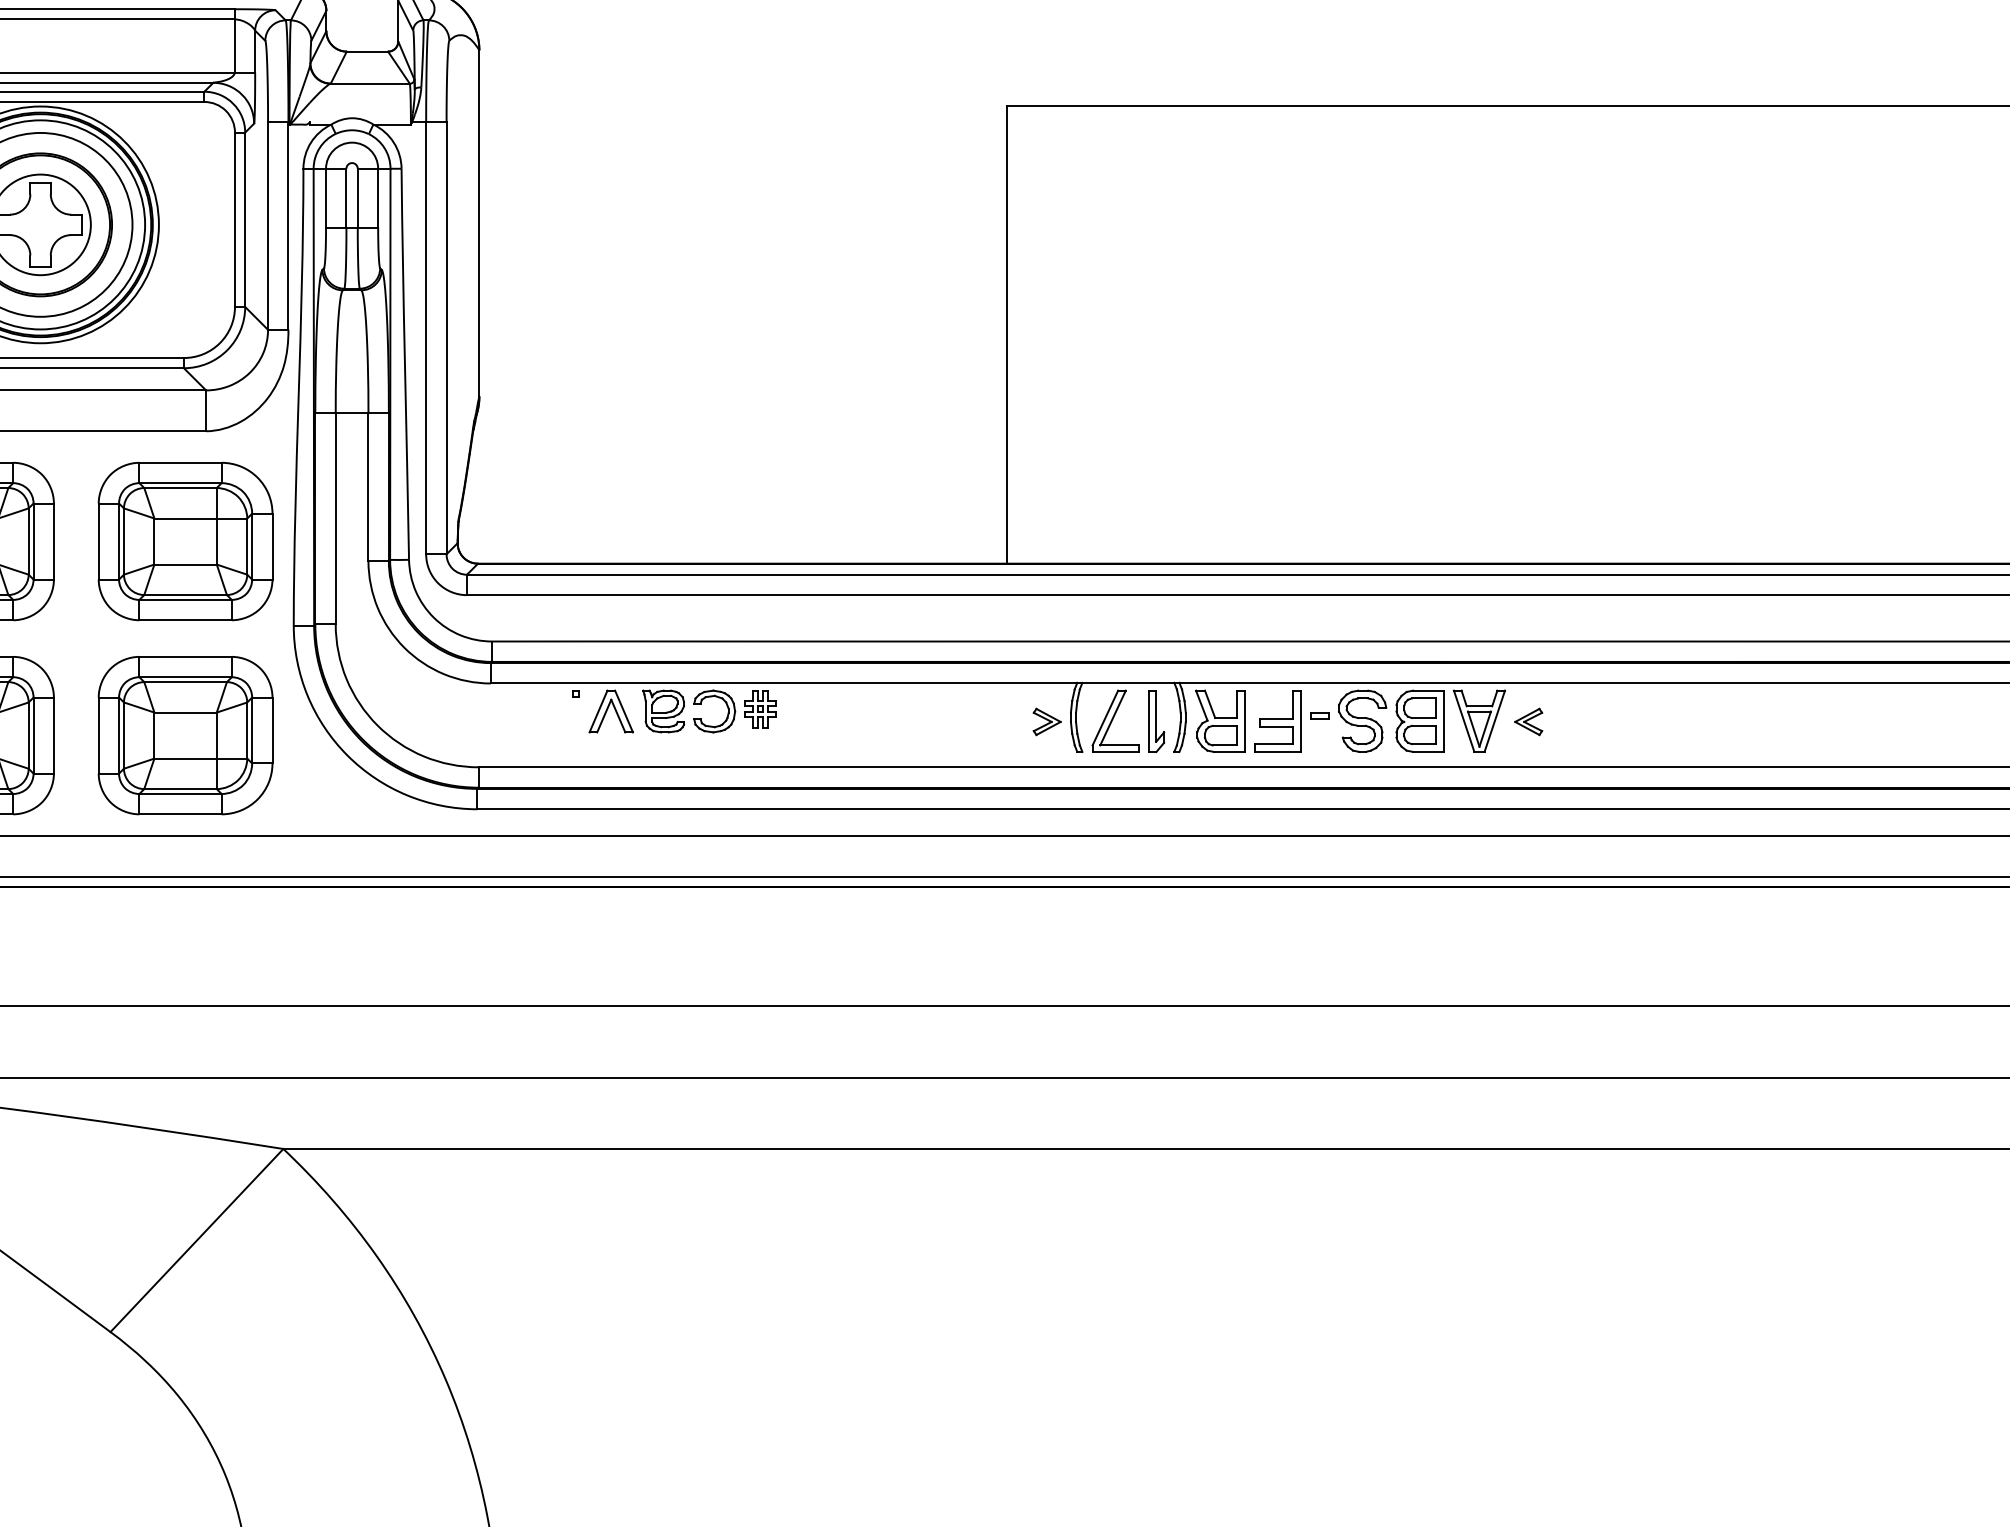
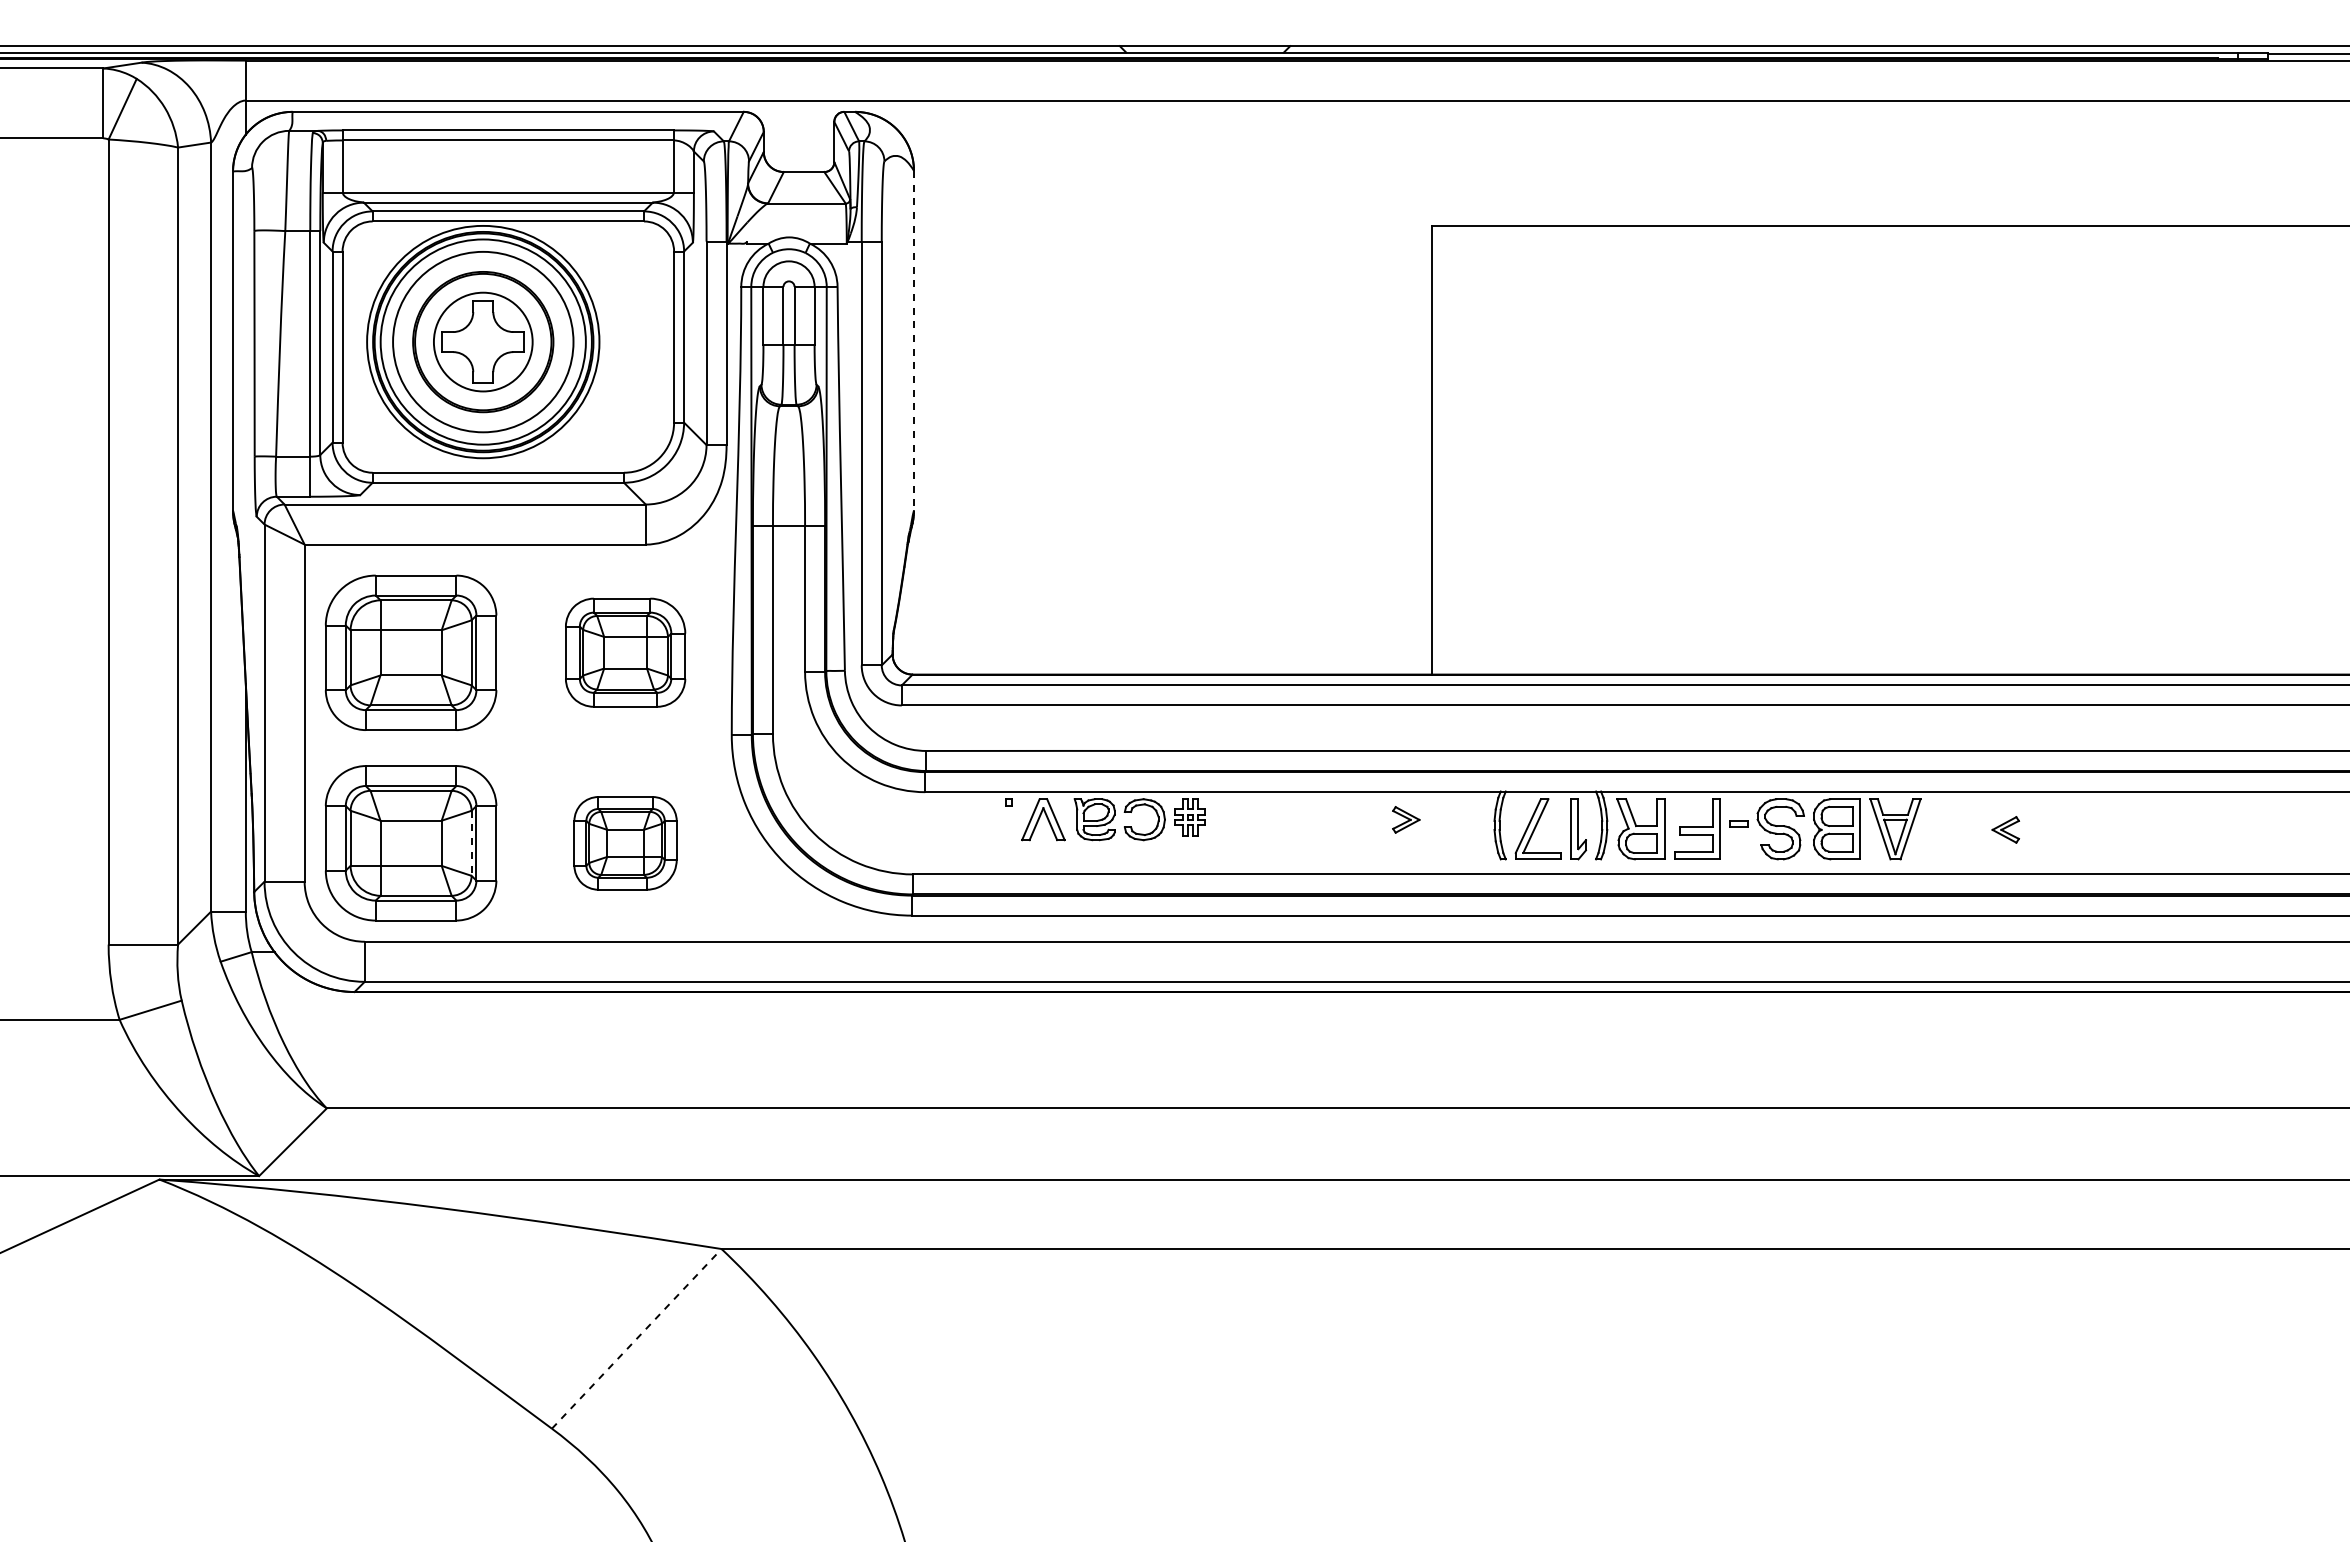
line: (478, 223) -> (913, 340), solid -> dashed
part: (185, 541) -> (625, 652), size x0.7
part: (1047, 721) -> (1406, 819), moved
part: (1528, 721) -> (2005, 829), moved
line: (28, 735) -> (471, 843), solid -> dashed
part: (185, 735) -> (625, 843), size x0.6
line: (196, 1240) -> (636, 1338), solid -> dashed

